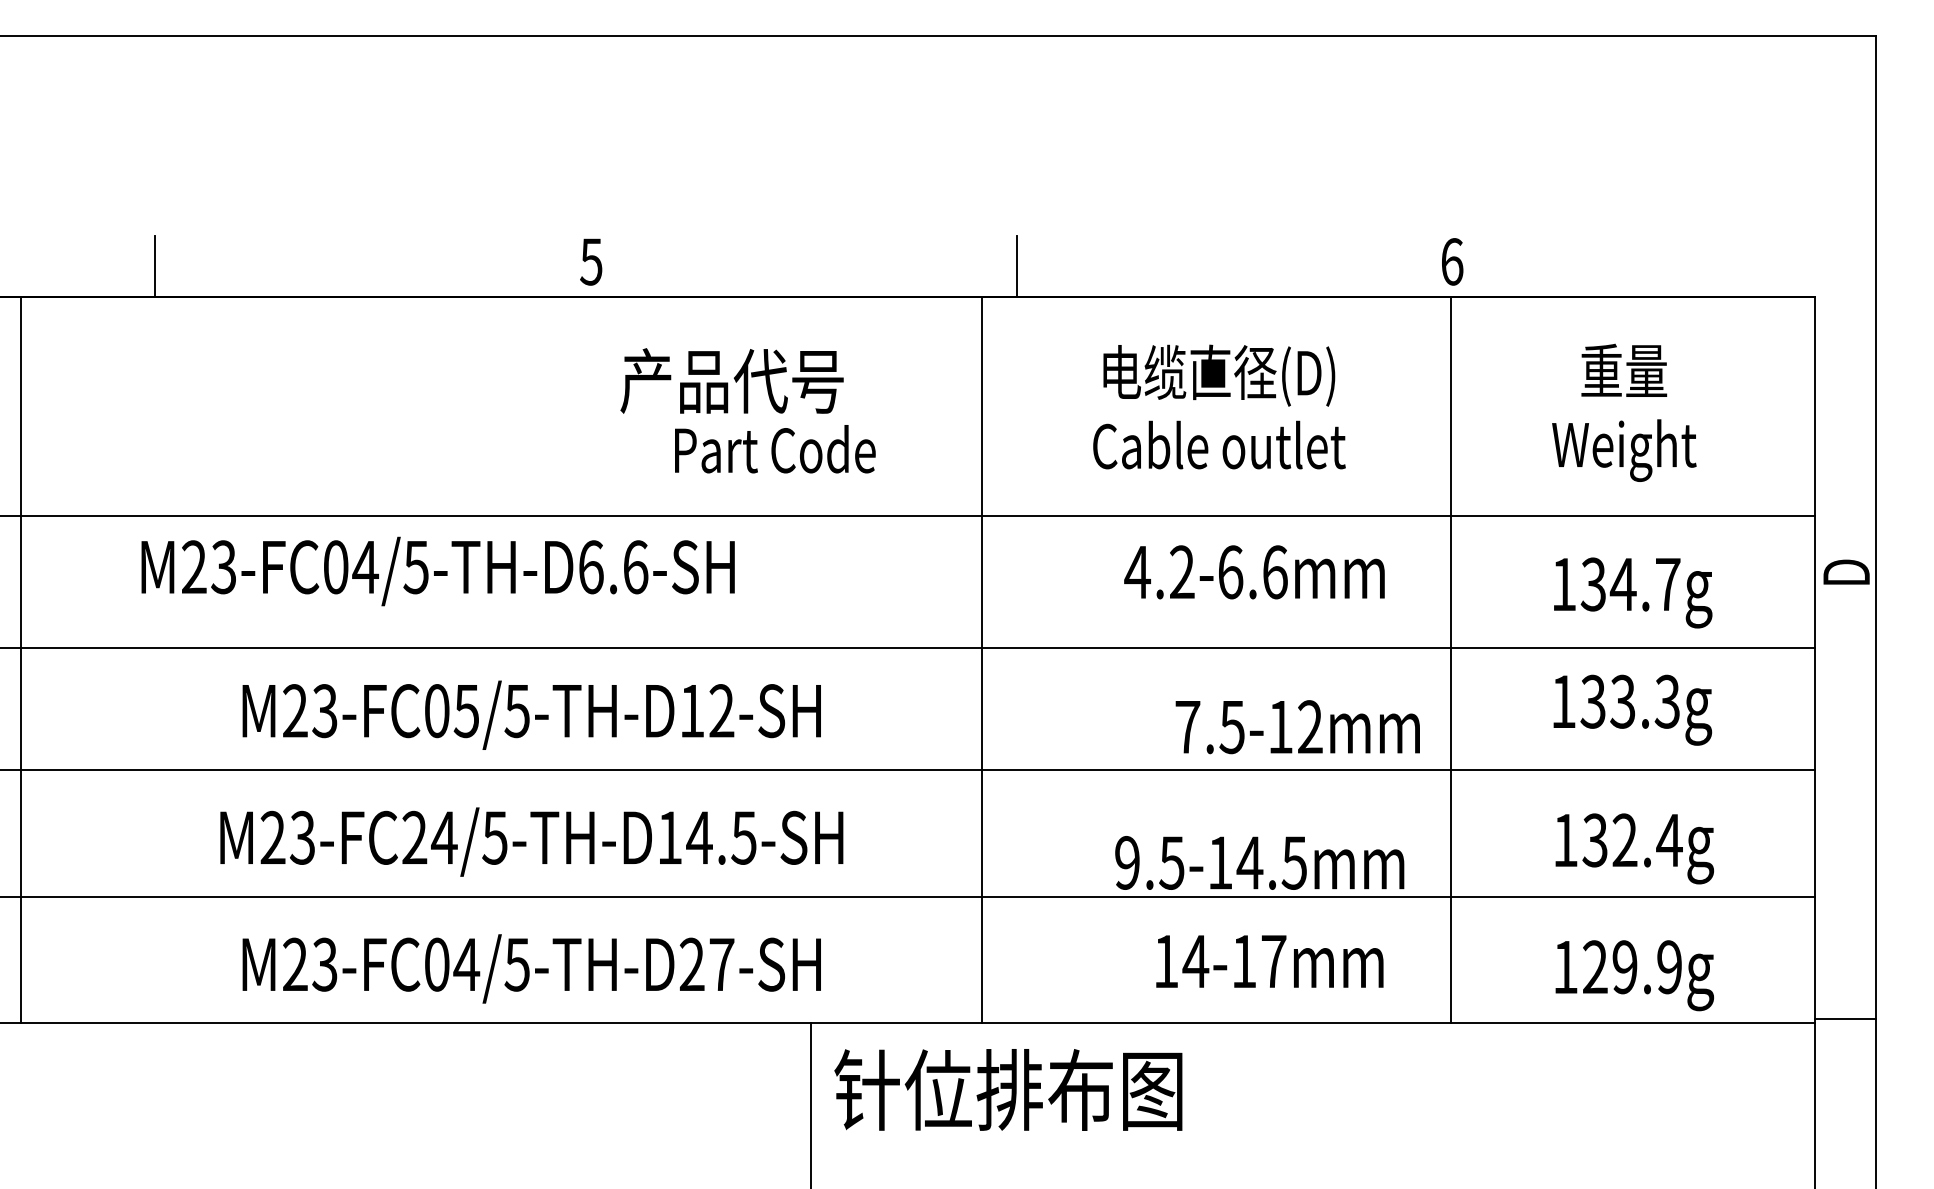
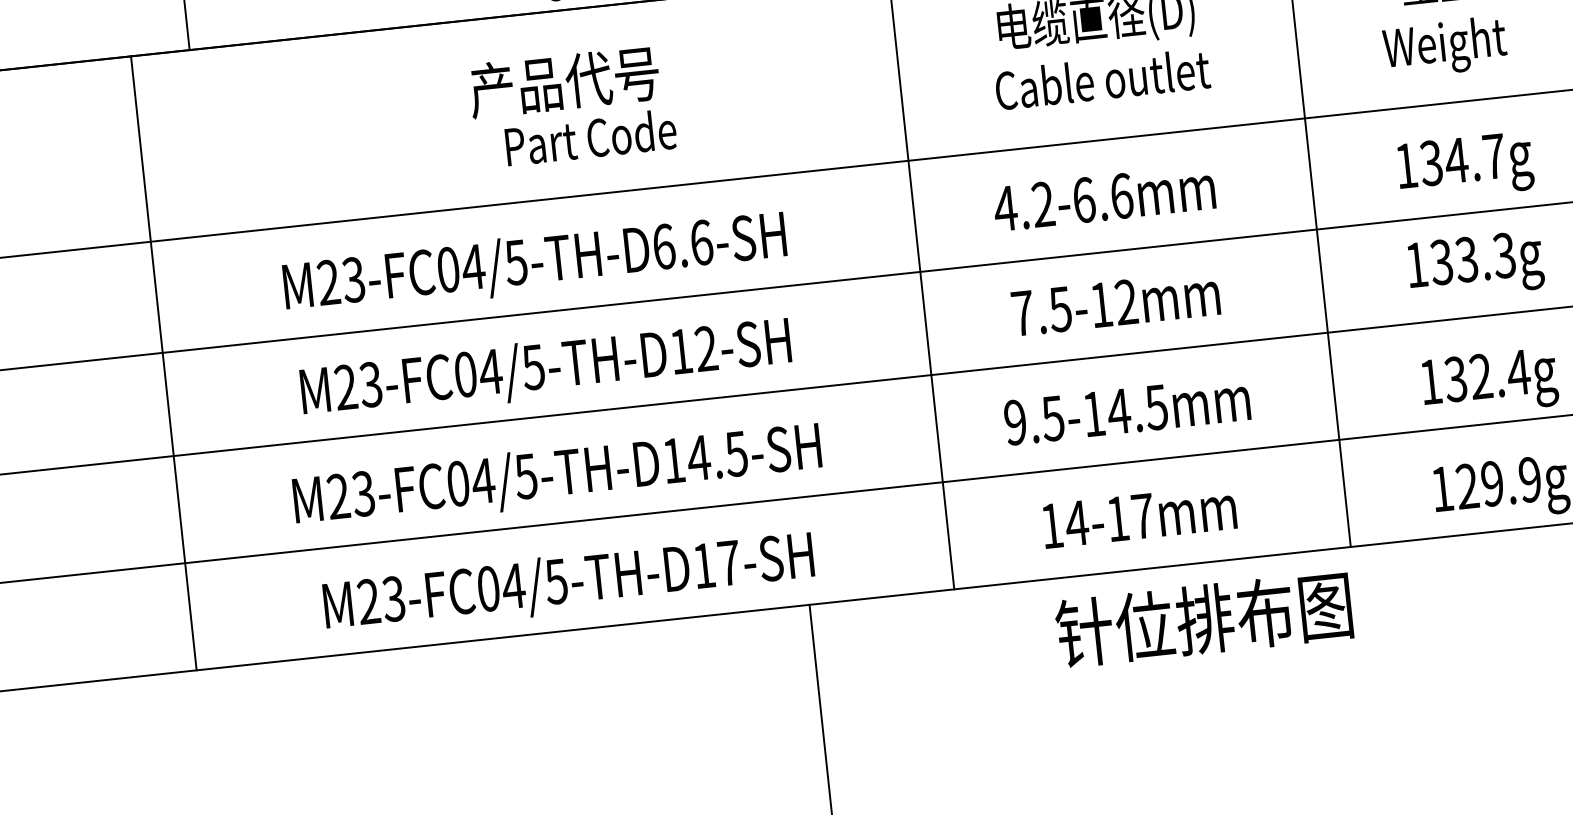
text: (731, 380) -> (563, 81), moved
text: (775, 449) -> (591, 137), moved
text: (437, 571) -> (534, 264), moved
text: (1254, 572) -> (1104, 198), moved
line: (21, 659) -> (164, 362), moved
text: (466, 711) -> (490, 372), M23-FC05/5-TH-D12-SH -> M23-FC04/5-TH-D12-SH
text: (1297, 727) -> (1115, 303), moved
text: (414, 837) -> (458, 483), M23-FC24/5-TH-D14.5-SH -> M23-FC04/5-TH-D14.5-SH
text: (1259, 862) -> (1127, 410), moved
text: (1269, 961) -> (1139, 516), moved
text: (691, 963) -> (703, 564), M23-FC04/5-TH-D27-SH -> M23-FC04/5-TH-D17-SH
text: (1008, 1089) -> (1204, 619), moved

